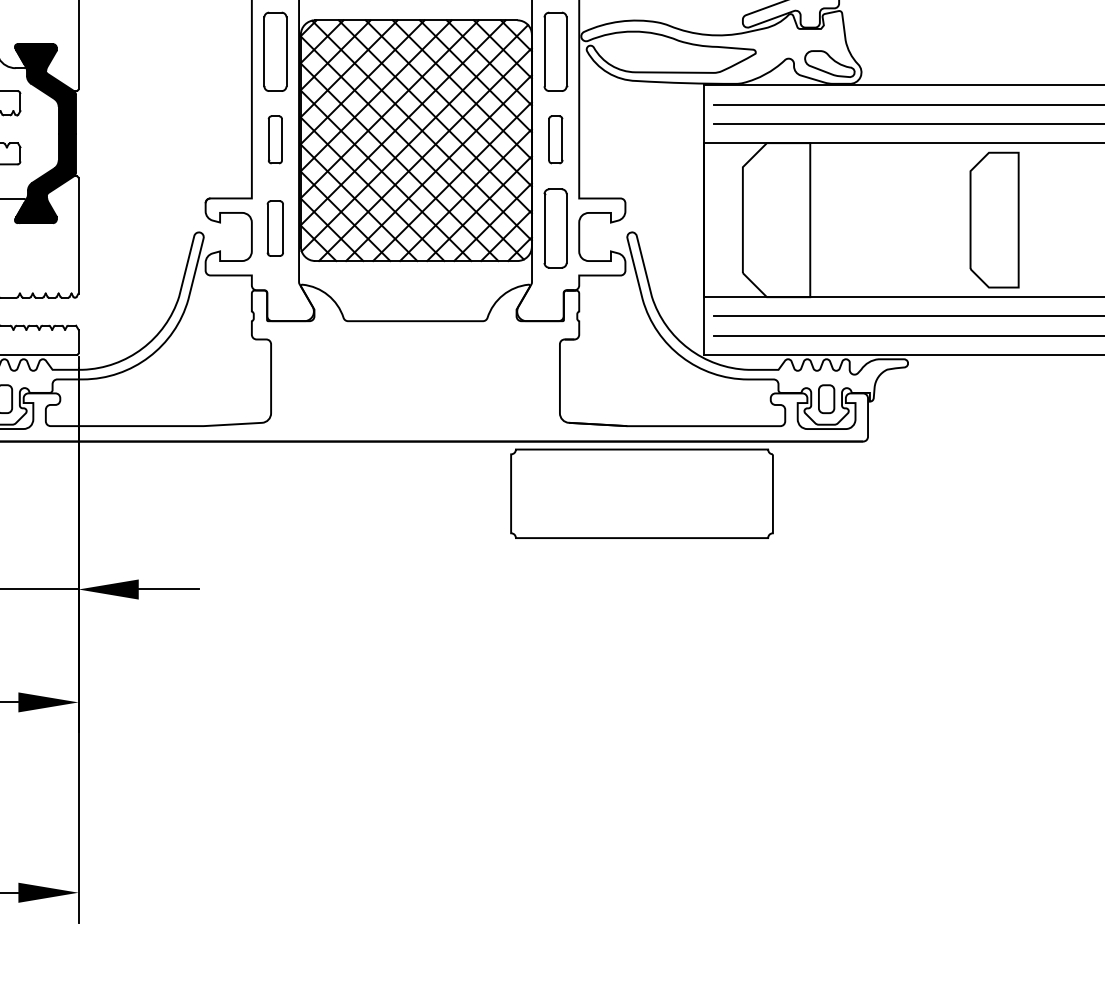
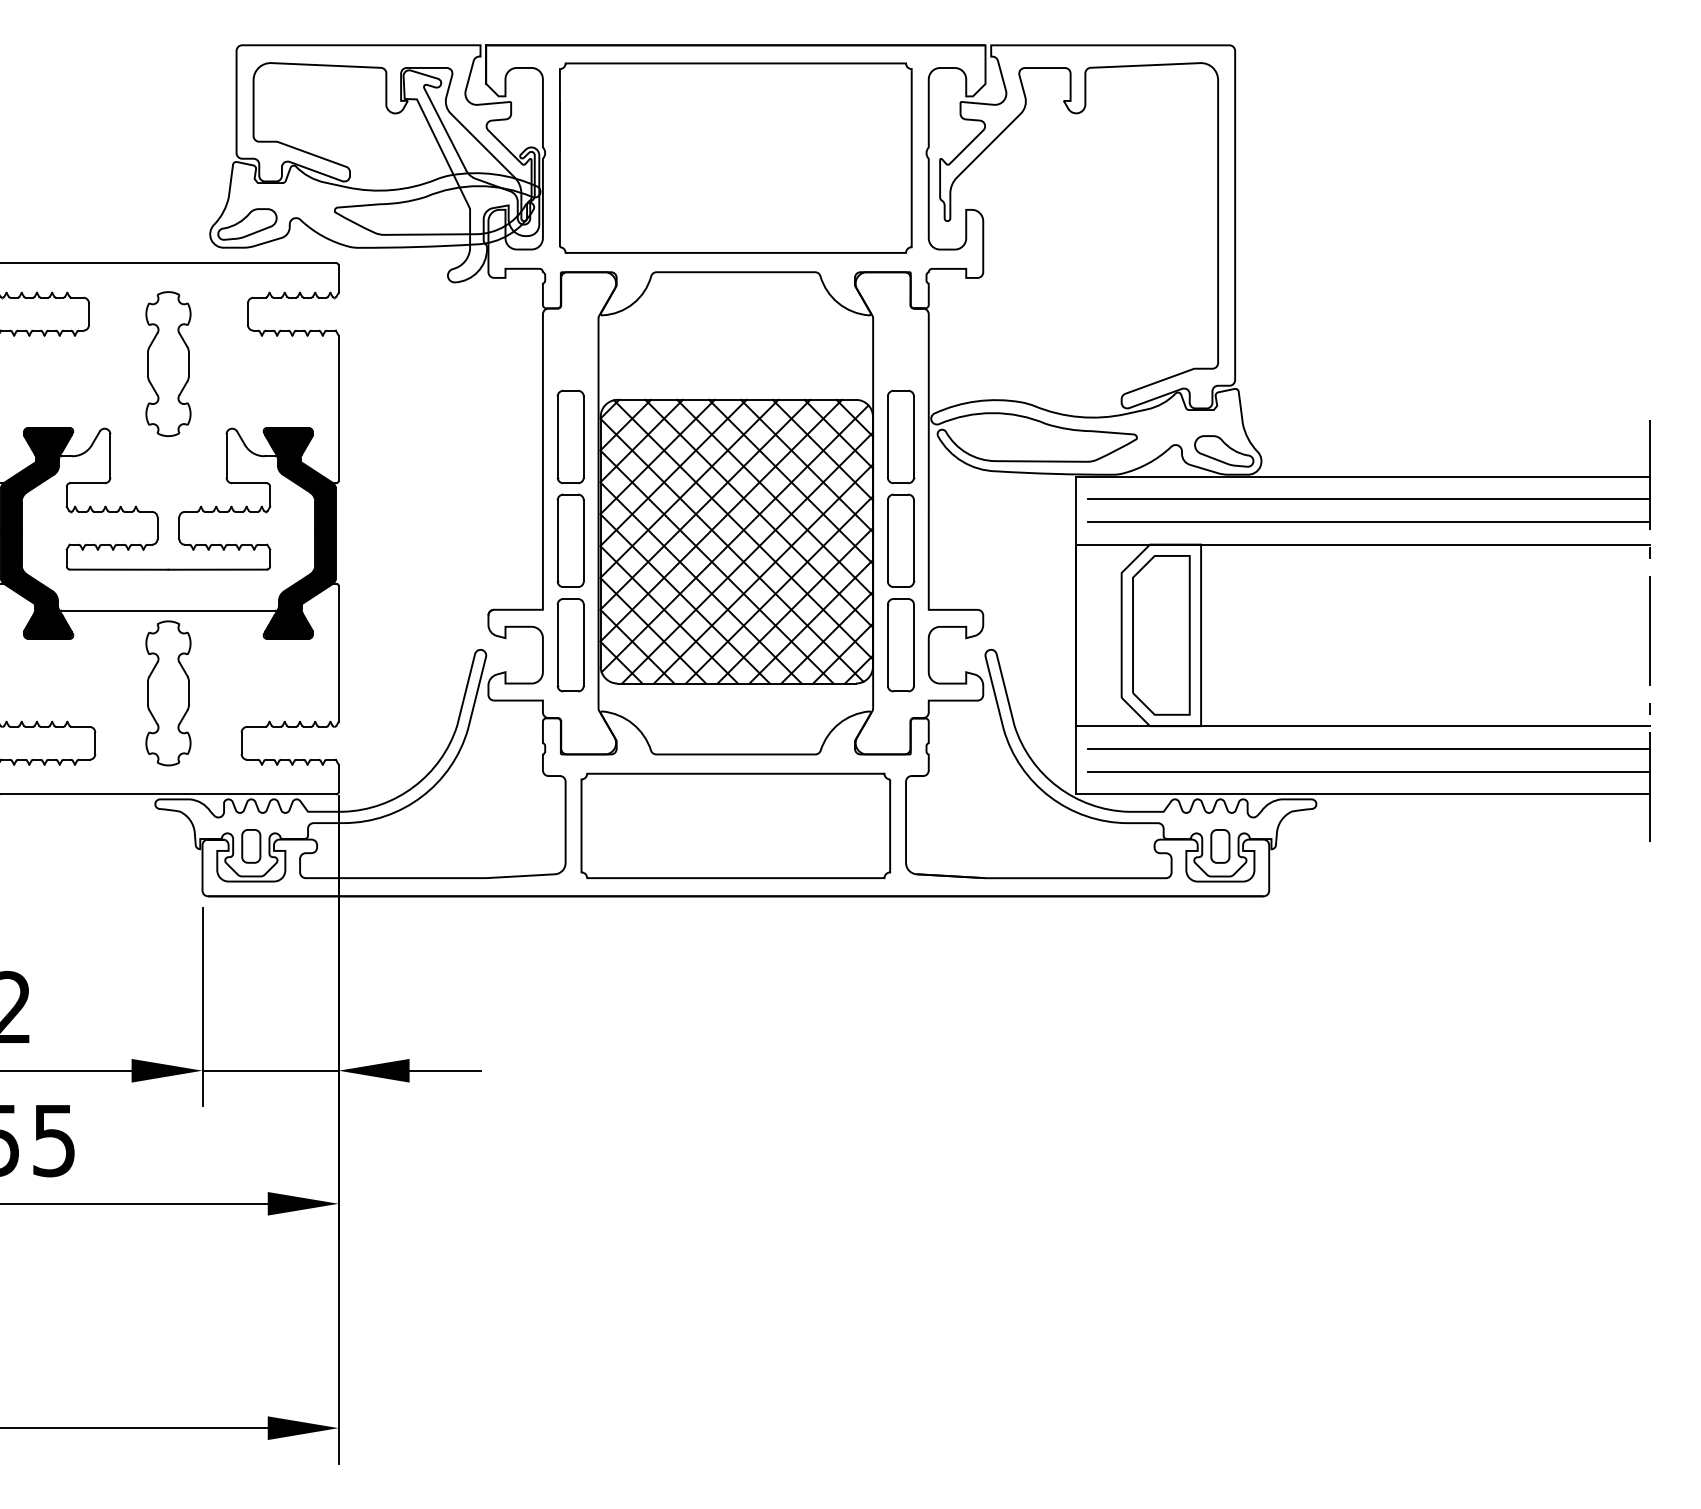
part: (275, 139) -> (570, 540), size x1.67
part: (556, 139) -> (901, 540), size x1.67
part: (994, 220) -> (1161, 635), moved
part: (275, 228) -> (570, 645), size x1.43
part: (641, 493) -> (735, 825), moved

